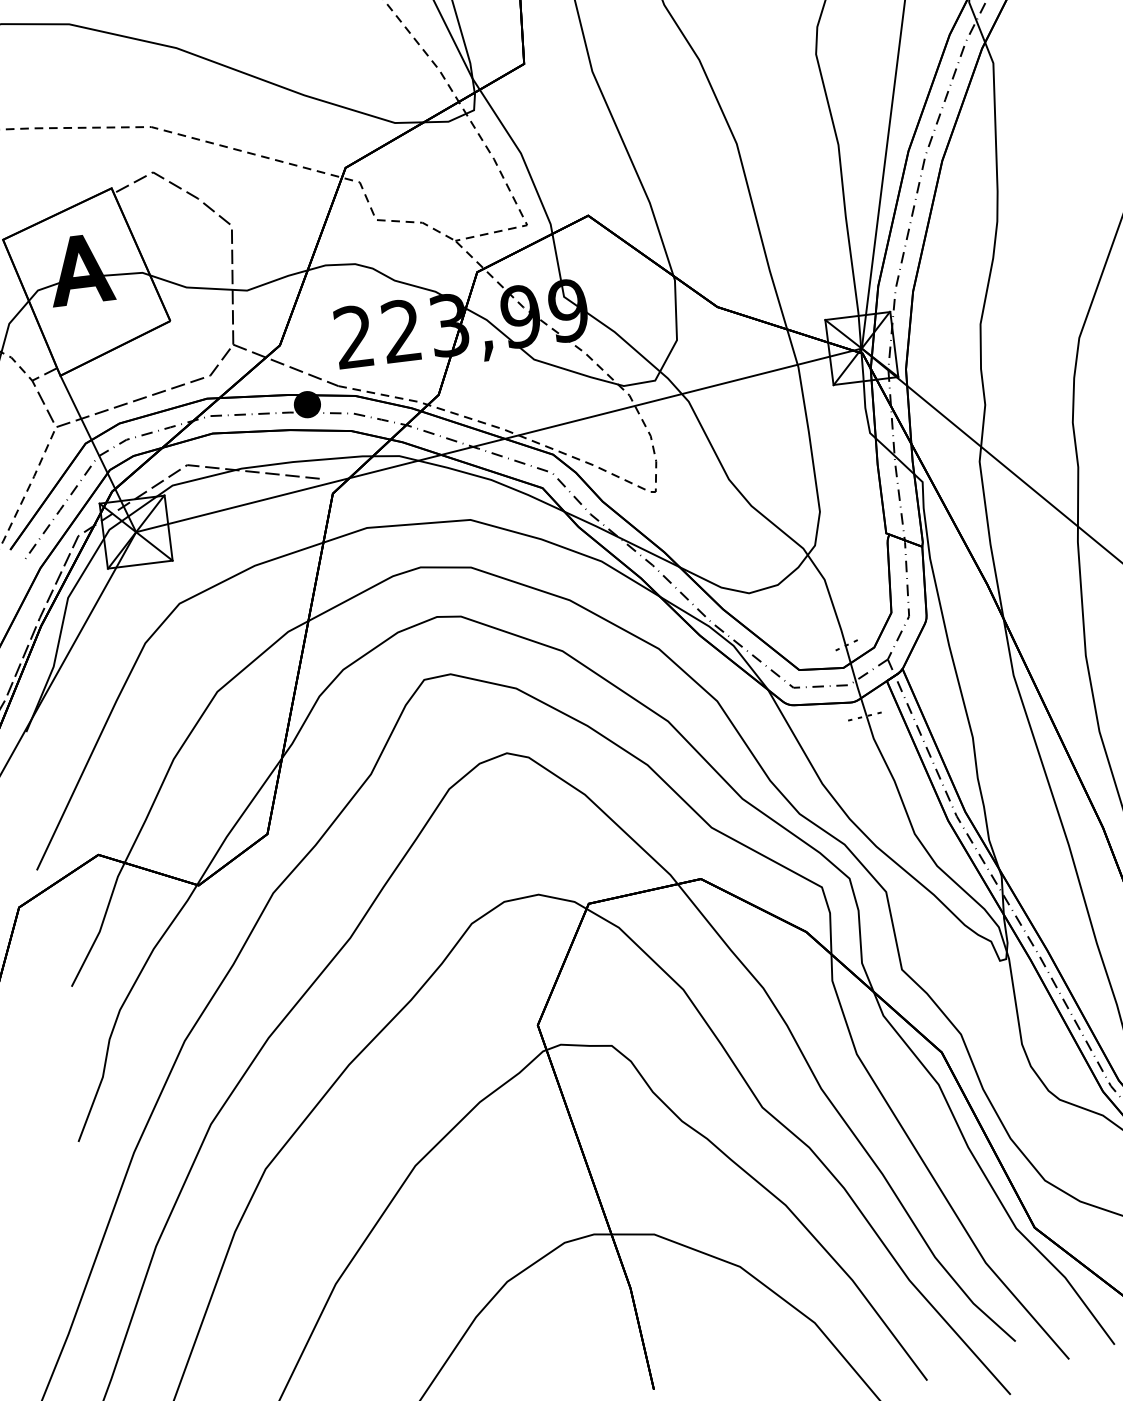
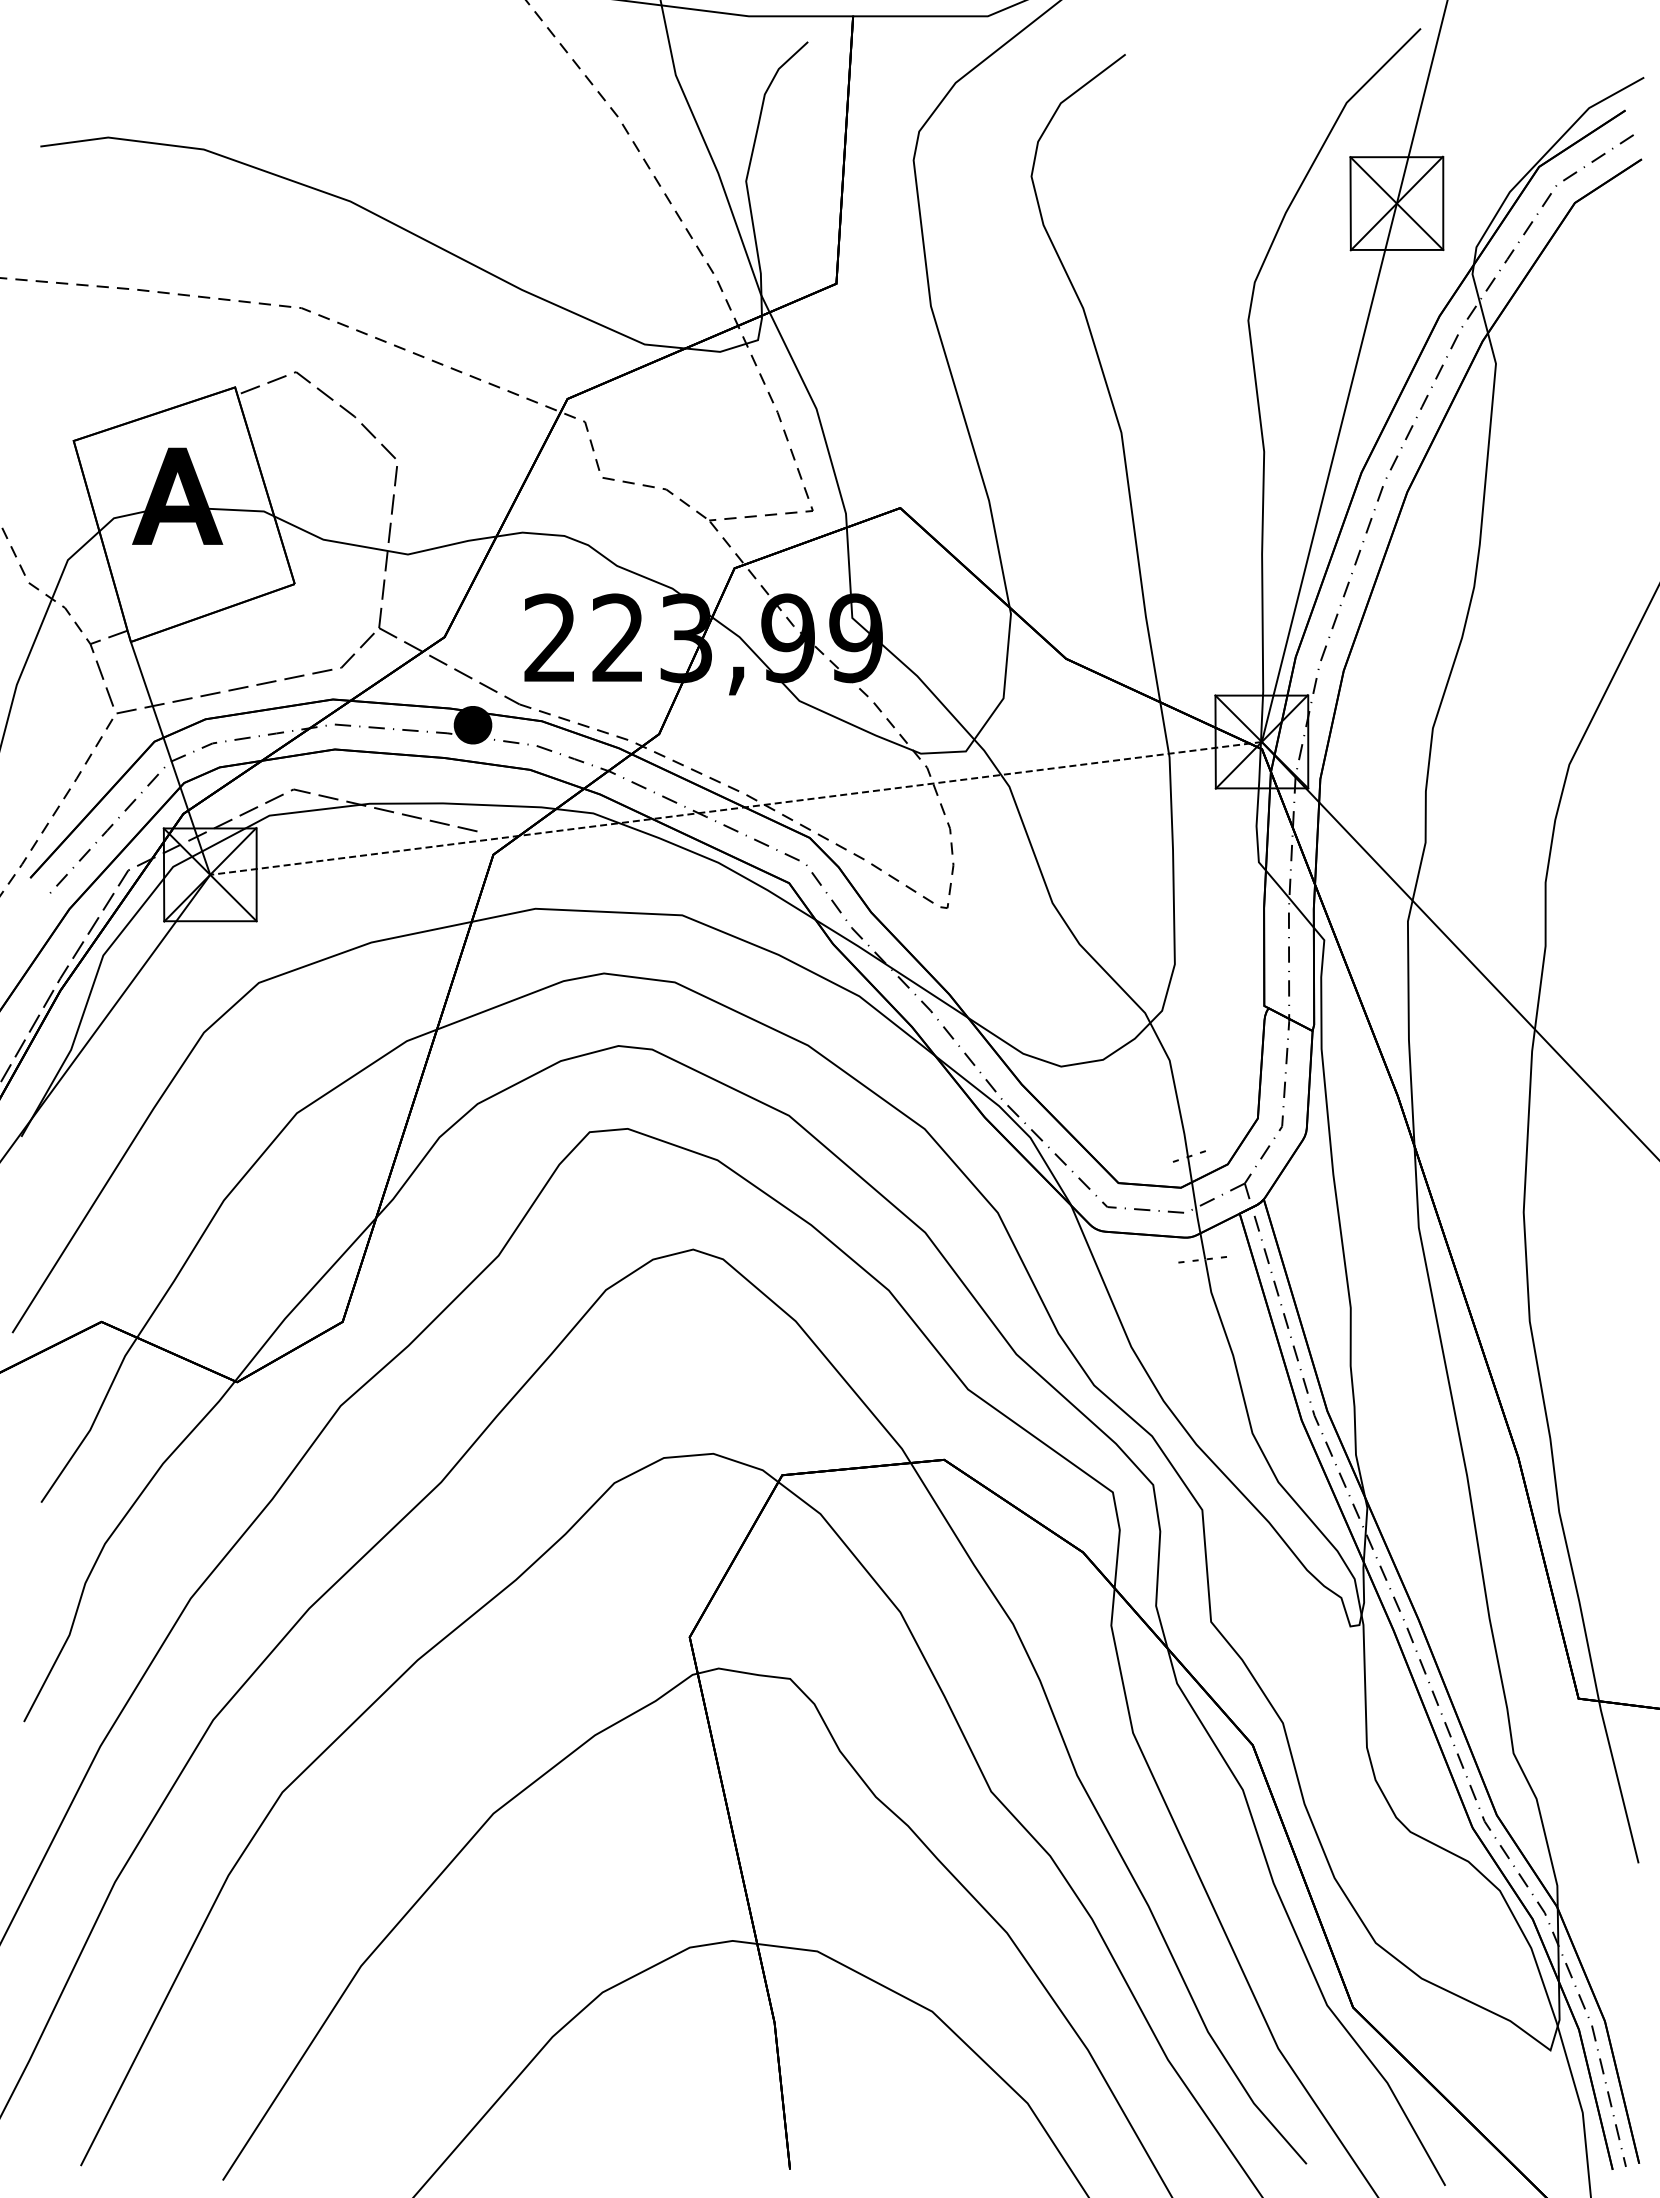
line: (499, 440) -> (736, 808), solid -> dashed

